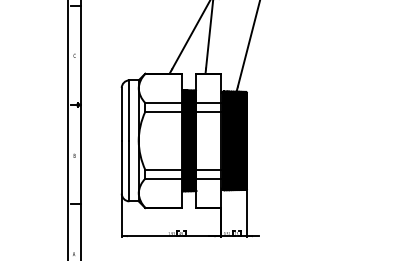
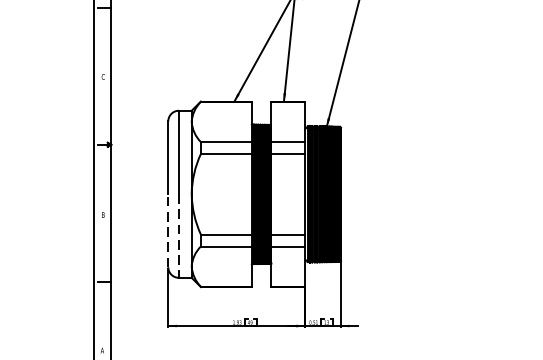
line: (121, 166) -> (167, 229), solid -> dashed
line: (129, 171) -> (178, 236), solid -> dashed

